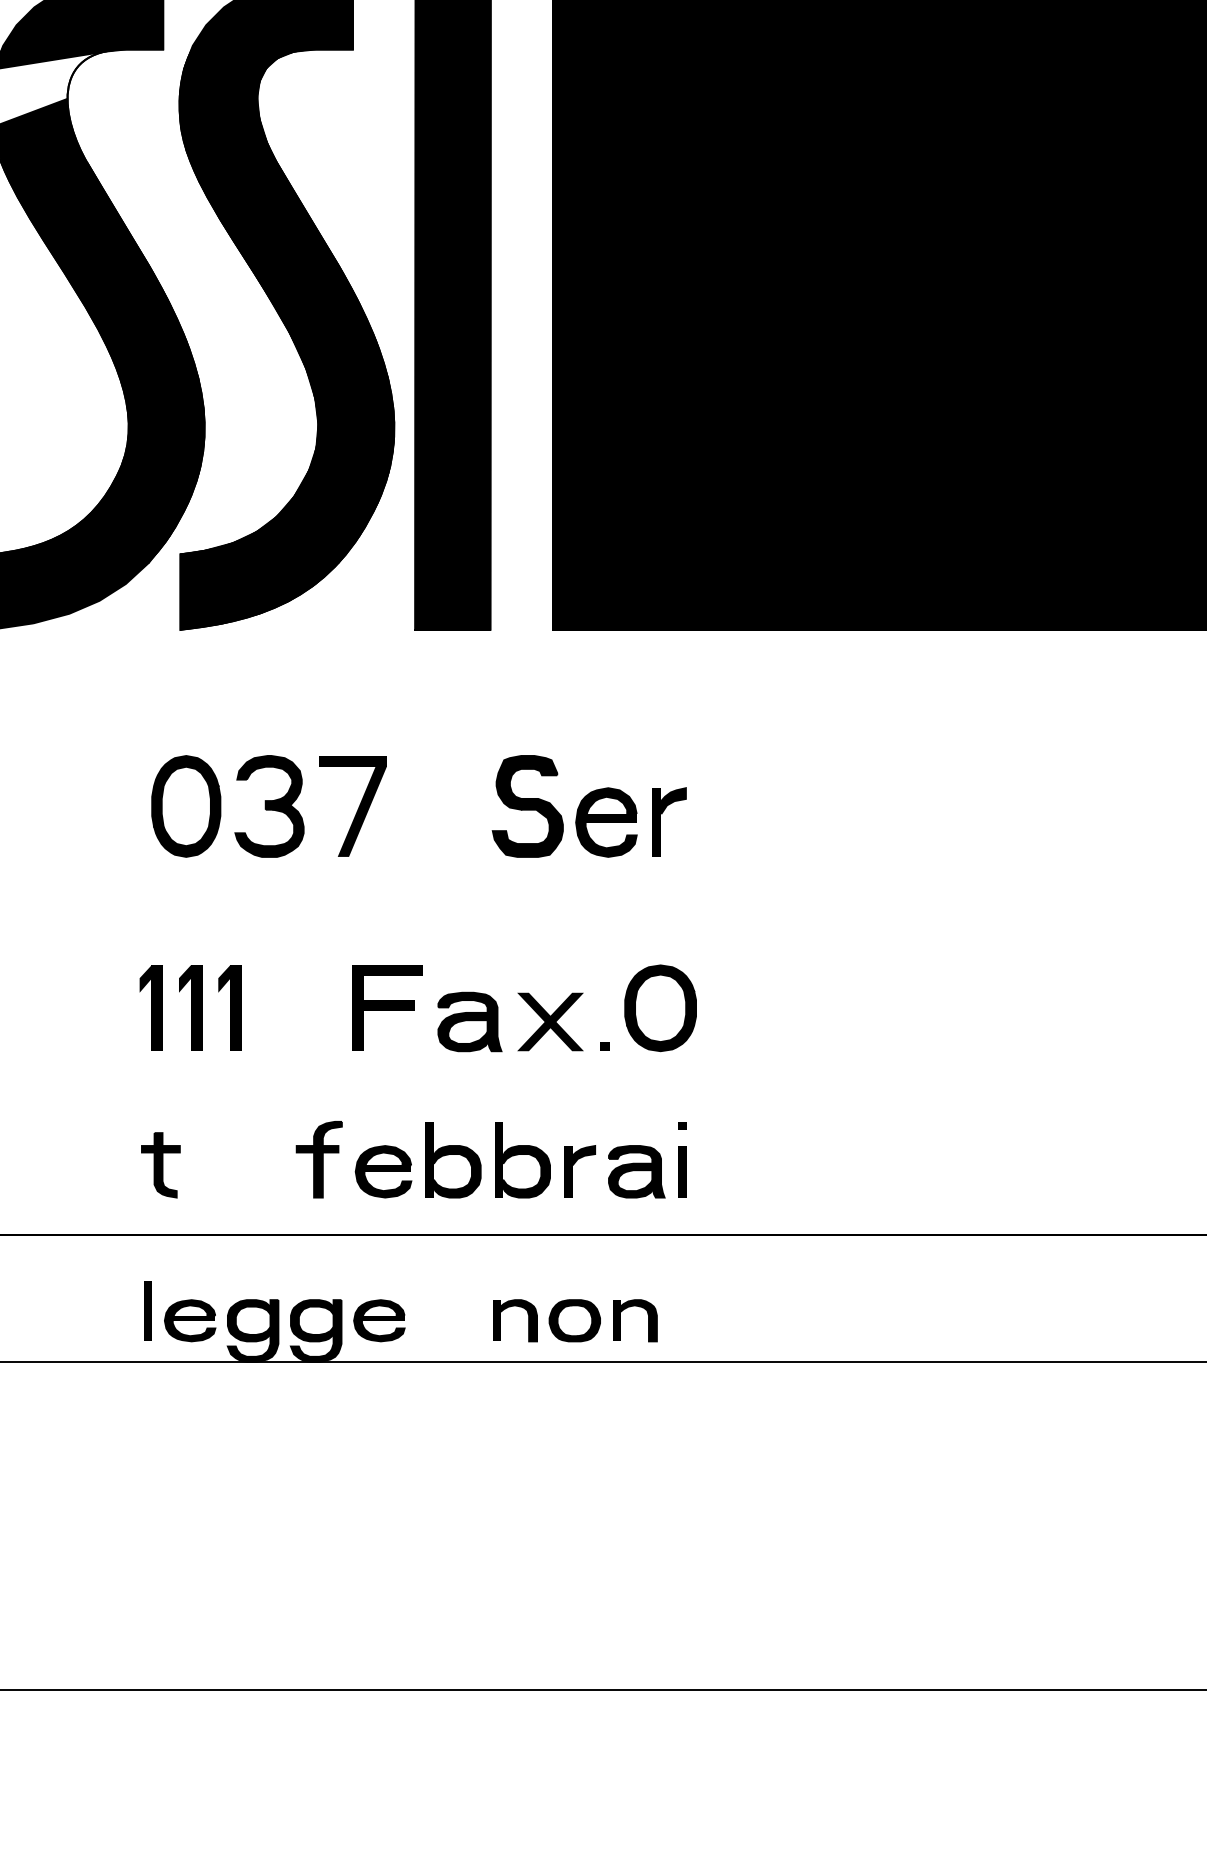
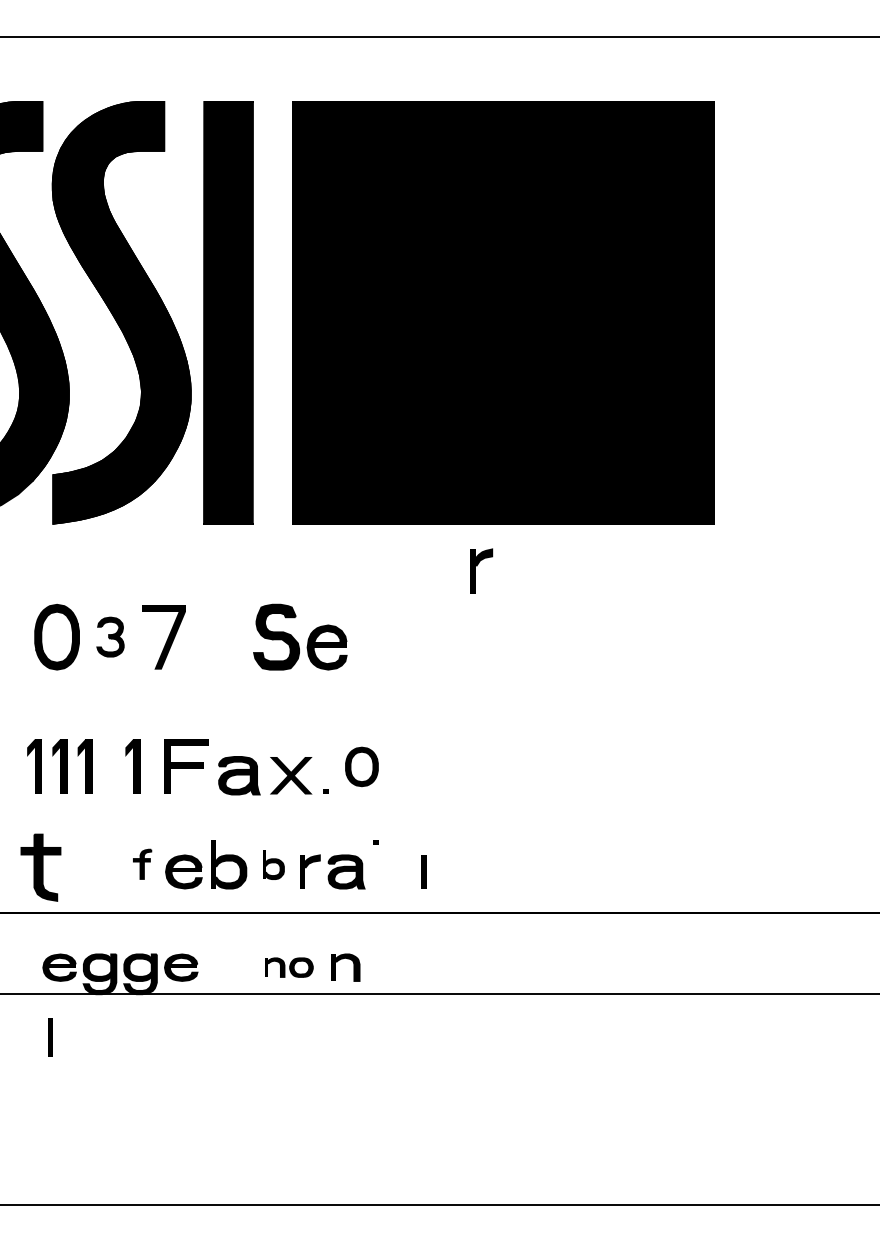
part: (269, 805) -> (110, 636), size x0.6
part: (669, 820) -> (481, 570), moved
part: (303, 1007) -> (132, 766), added
part: (659, 1007) -> (361, 766), size x0.7
part: (319, 1160) -> (142, 864), size x0.6
part: (523, 1160) -> (273, 864), size x0.6
part: (160, 1164) -> (40, 867), size x1.6
part: (681, 1171) -> (423, 871), moved
line: (147, 1311) -> (50, 1037), moved
part: (546, 1320) -> (288, 967), size x0.7

